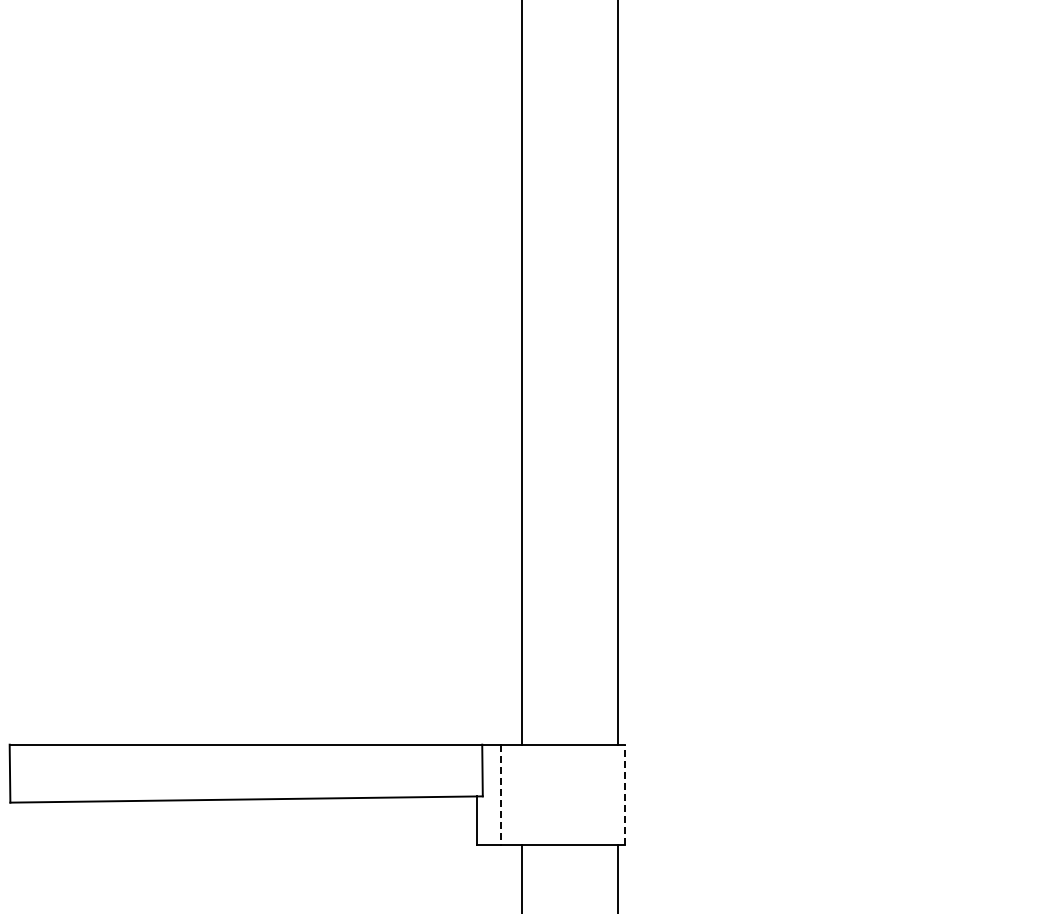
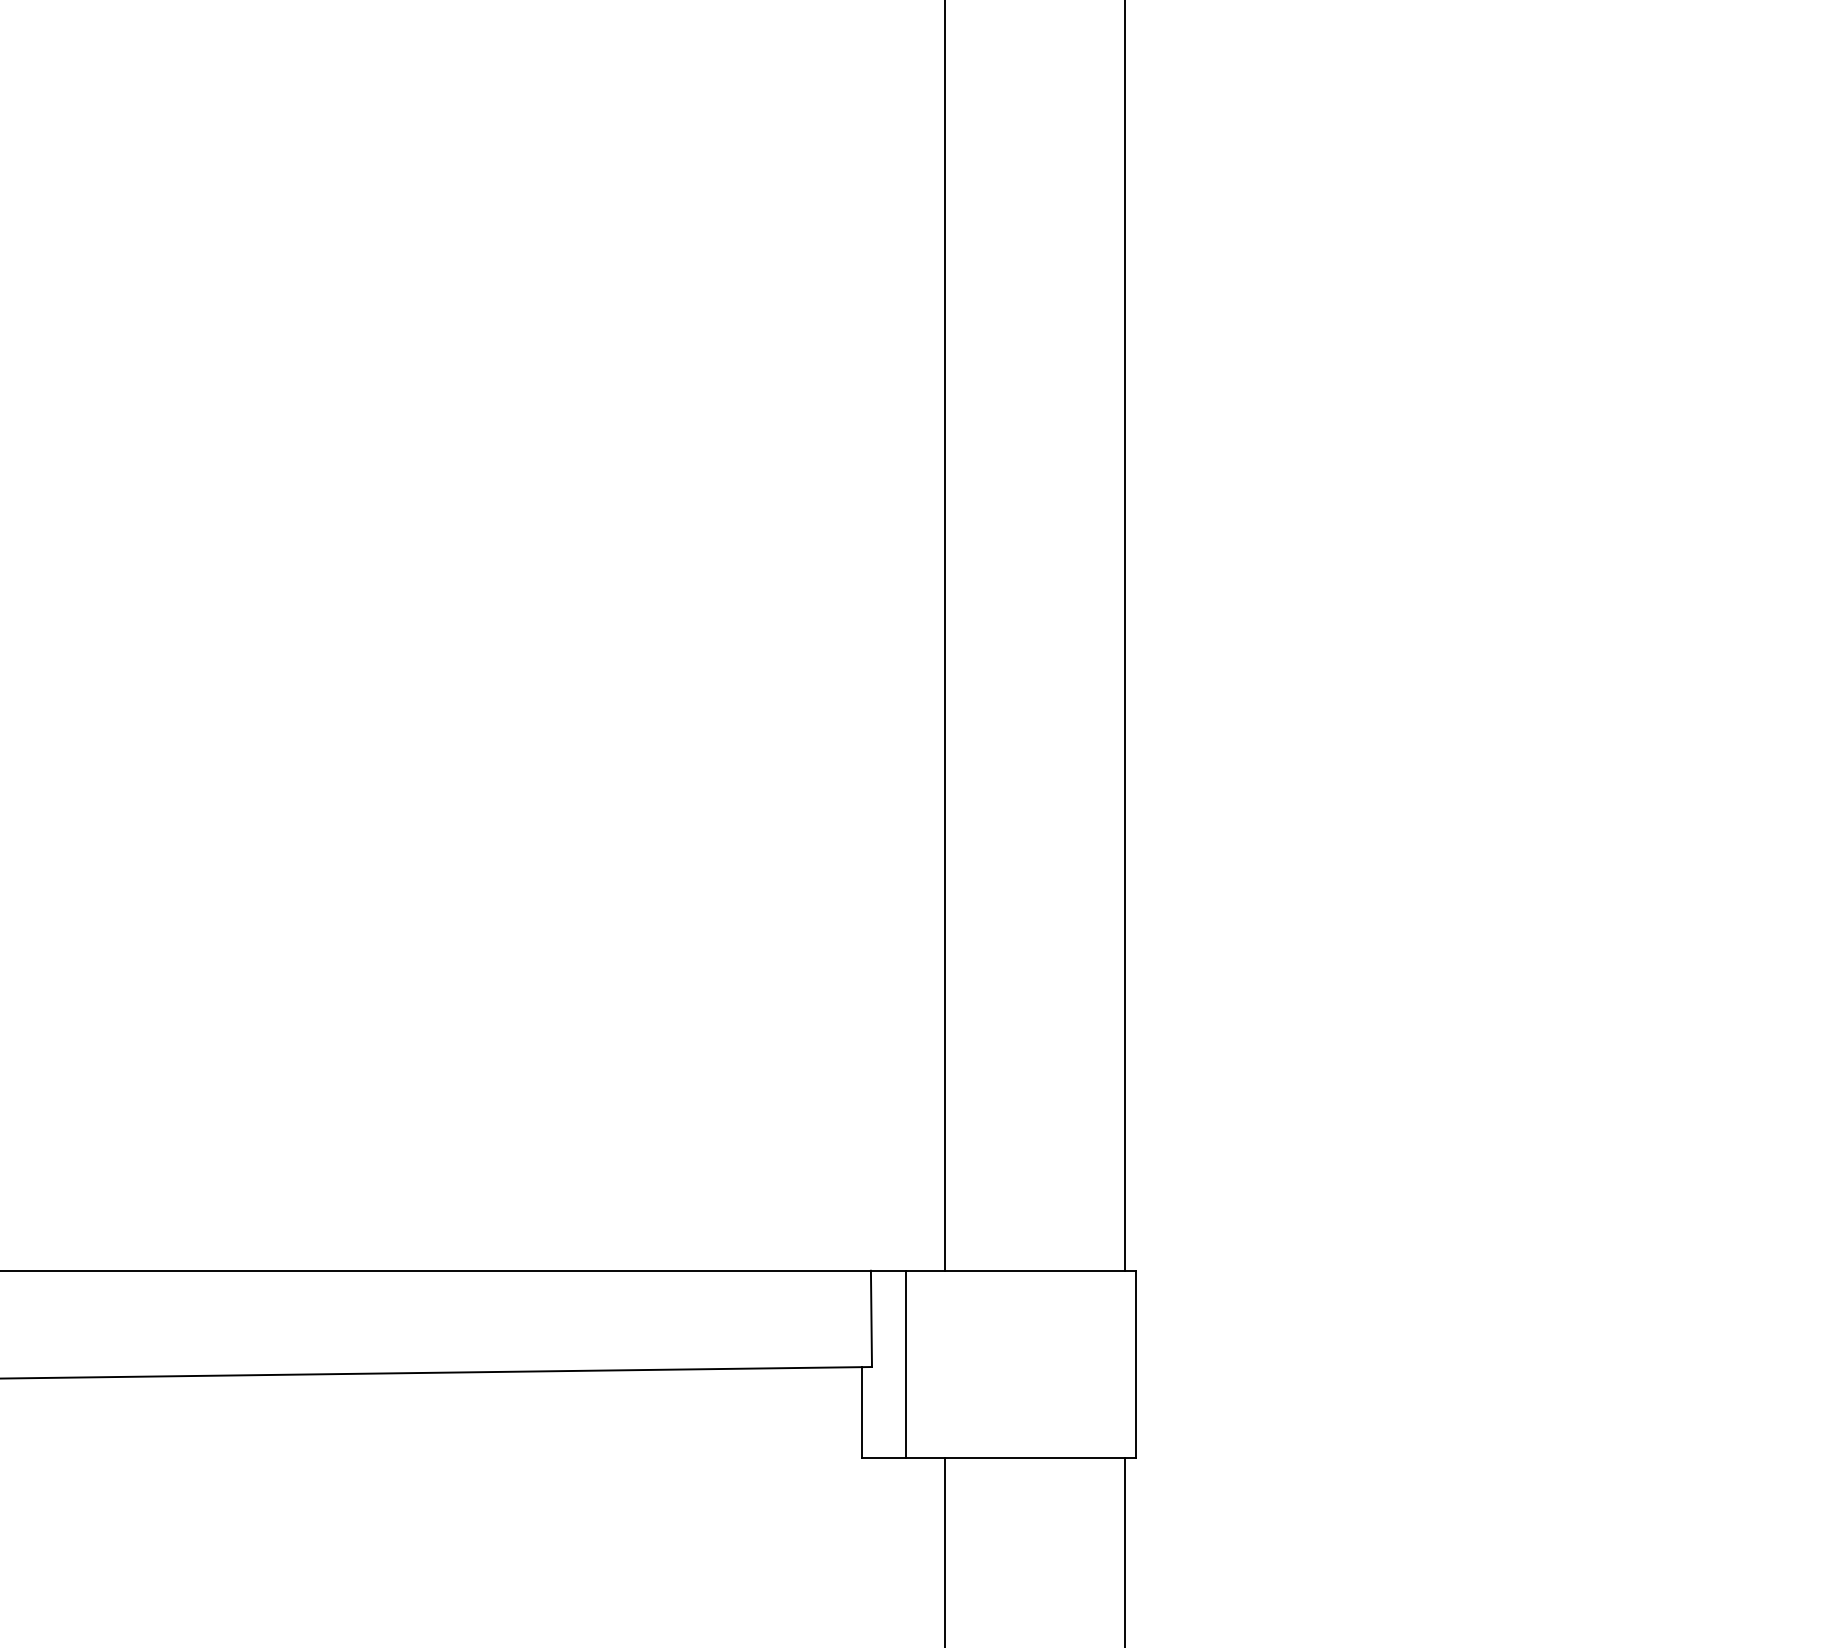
line: (624, 794) -> (1135, 1363), dashed -> solid
line: (501, 795) -> (906, 1365), dashed -> solid

